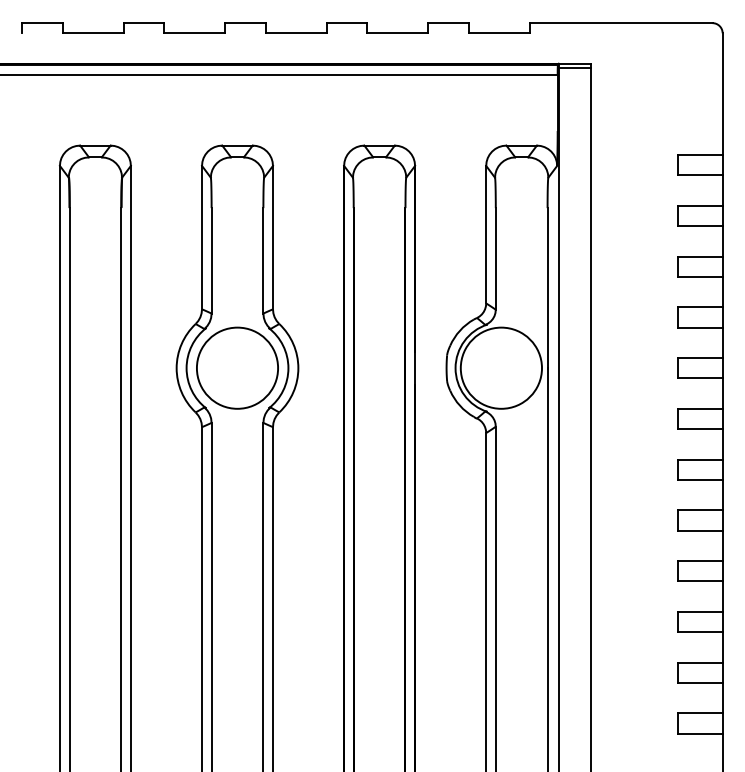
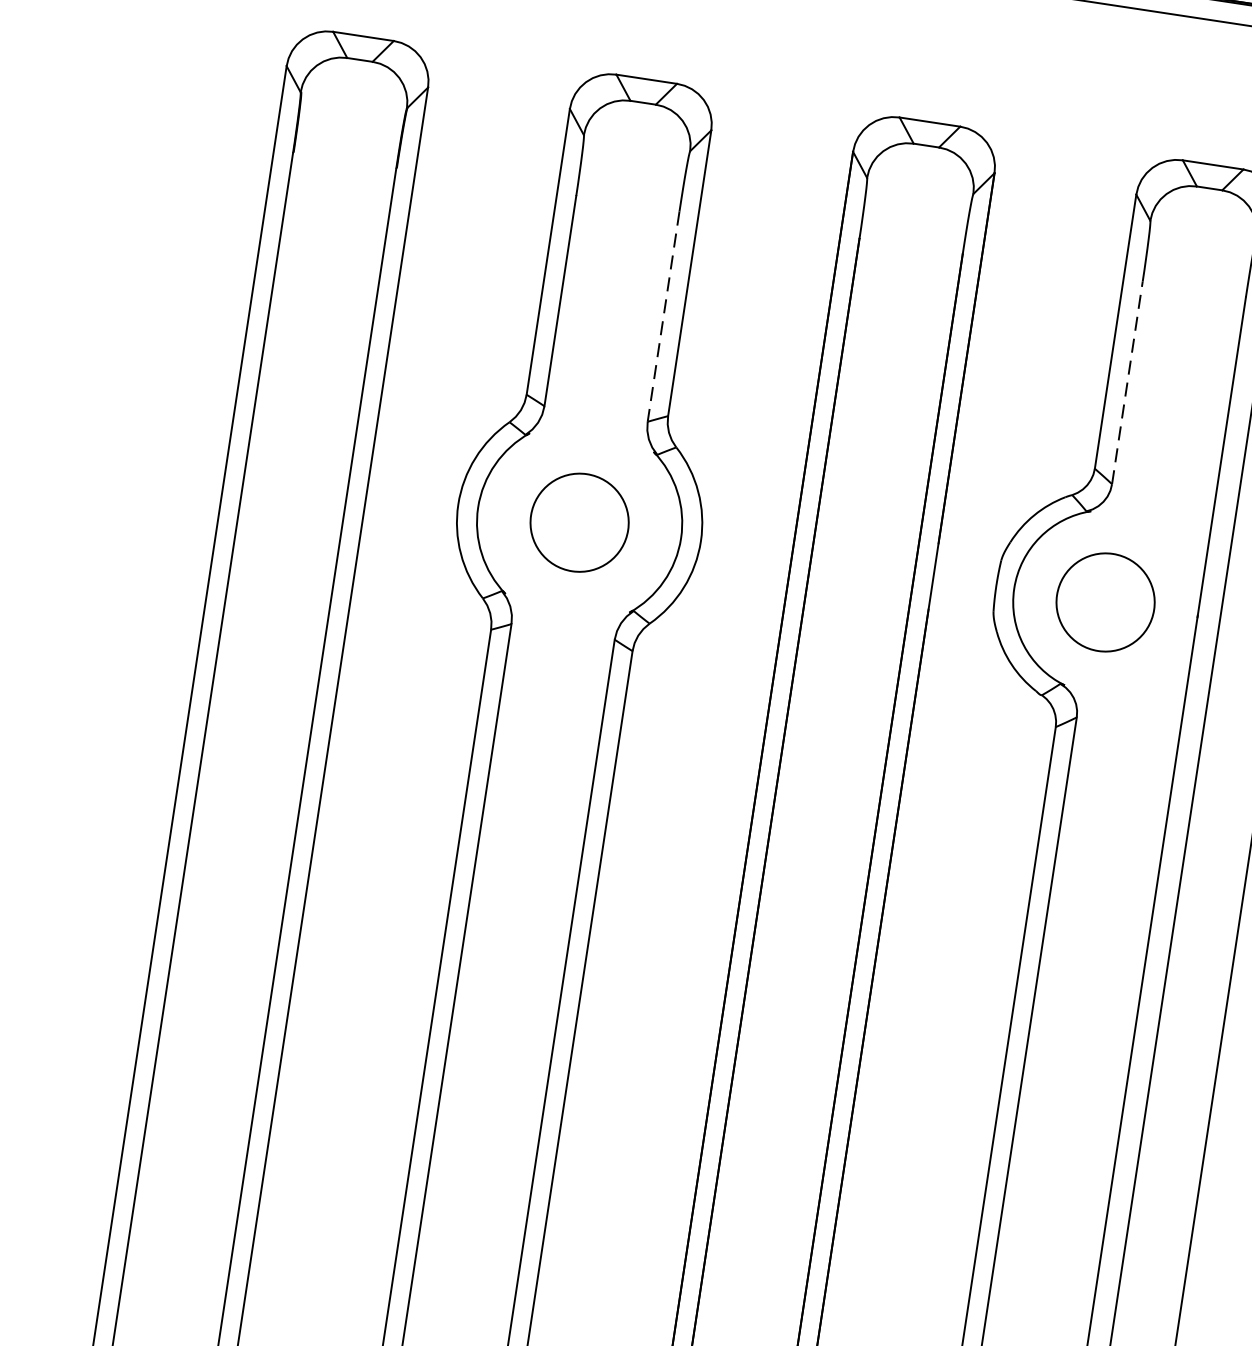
line: (495, 258) -> (1126, 381), solid -> dashed
line: (263, 260) -> (663, 316), solid -> dashed
circle: (237, 367) -> (579, 521), size x0.6
circle: (500, 367) -> (1104, 600), size x0.6

